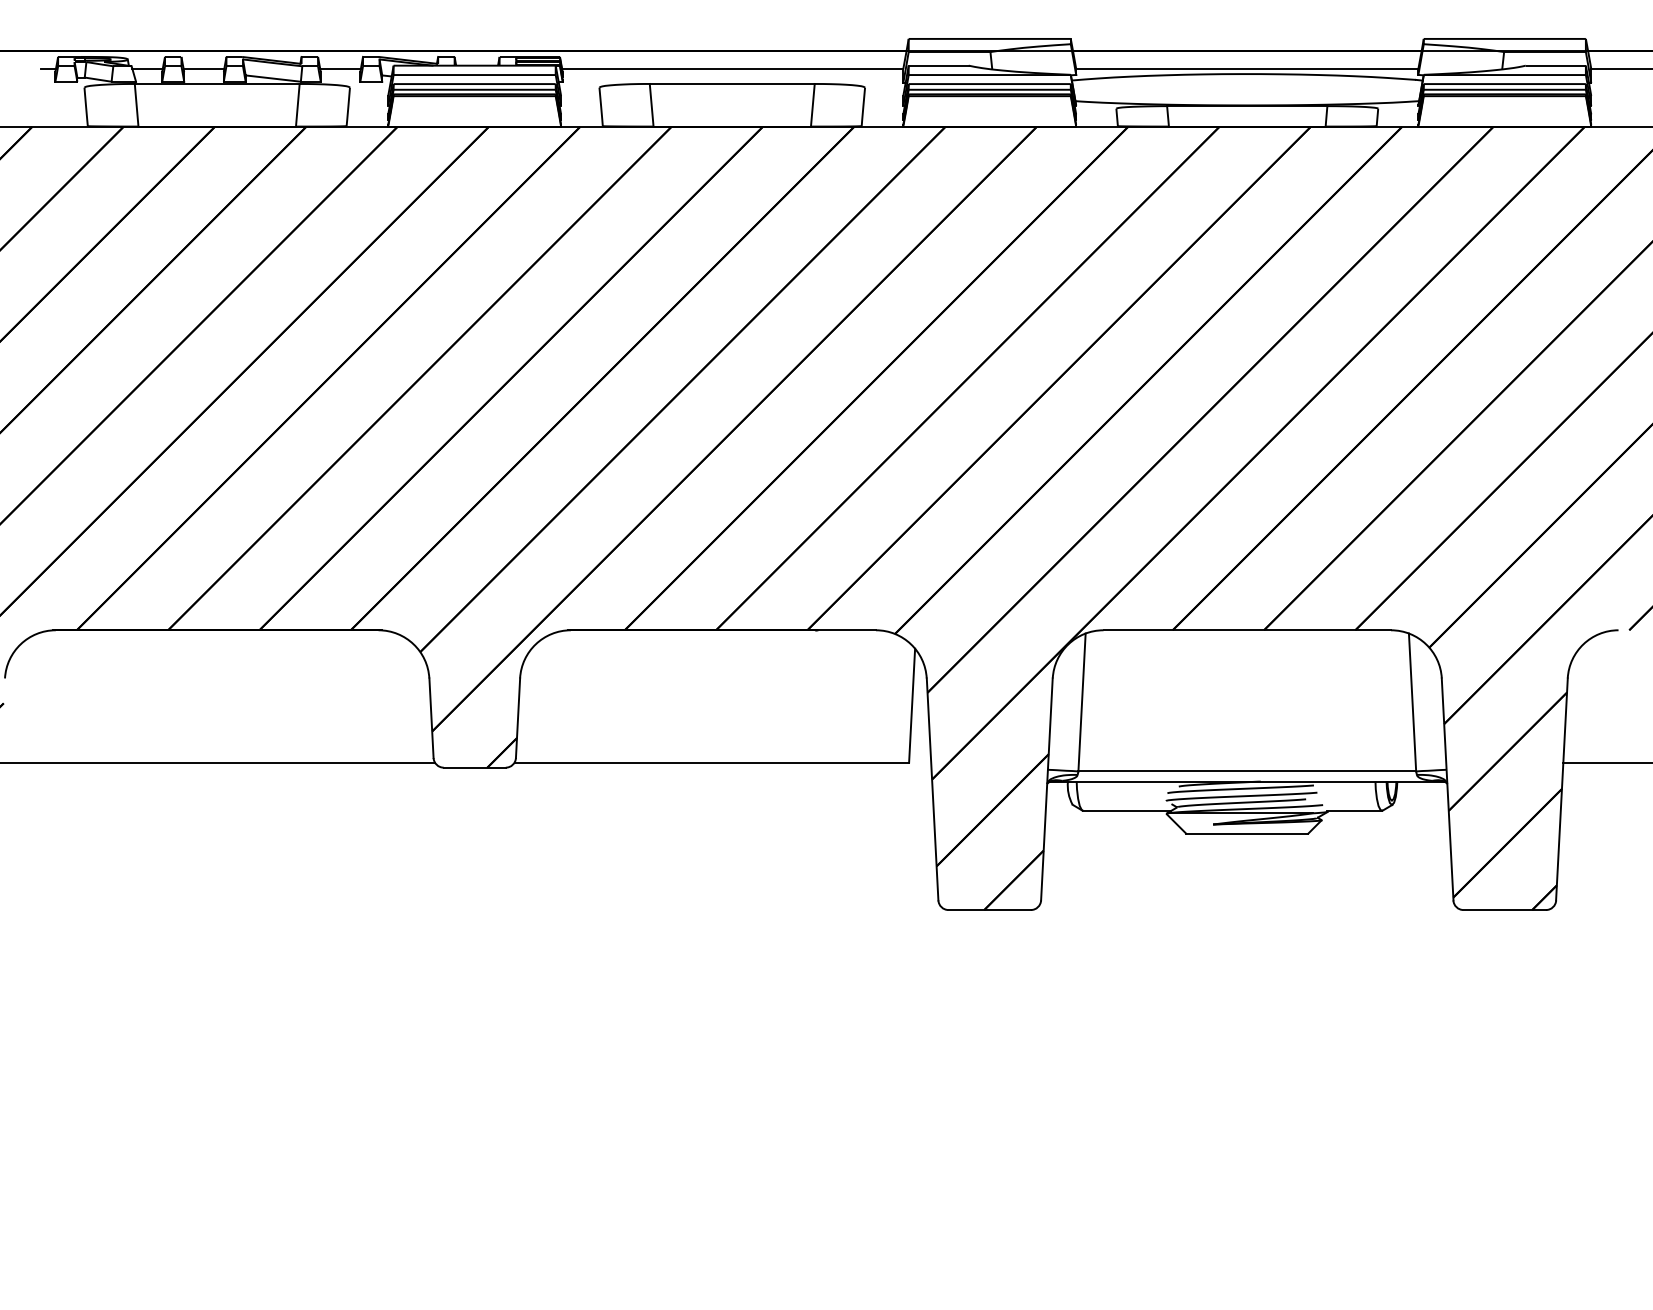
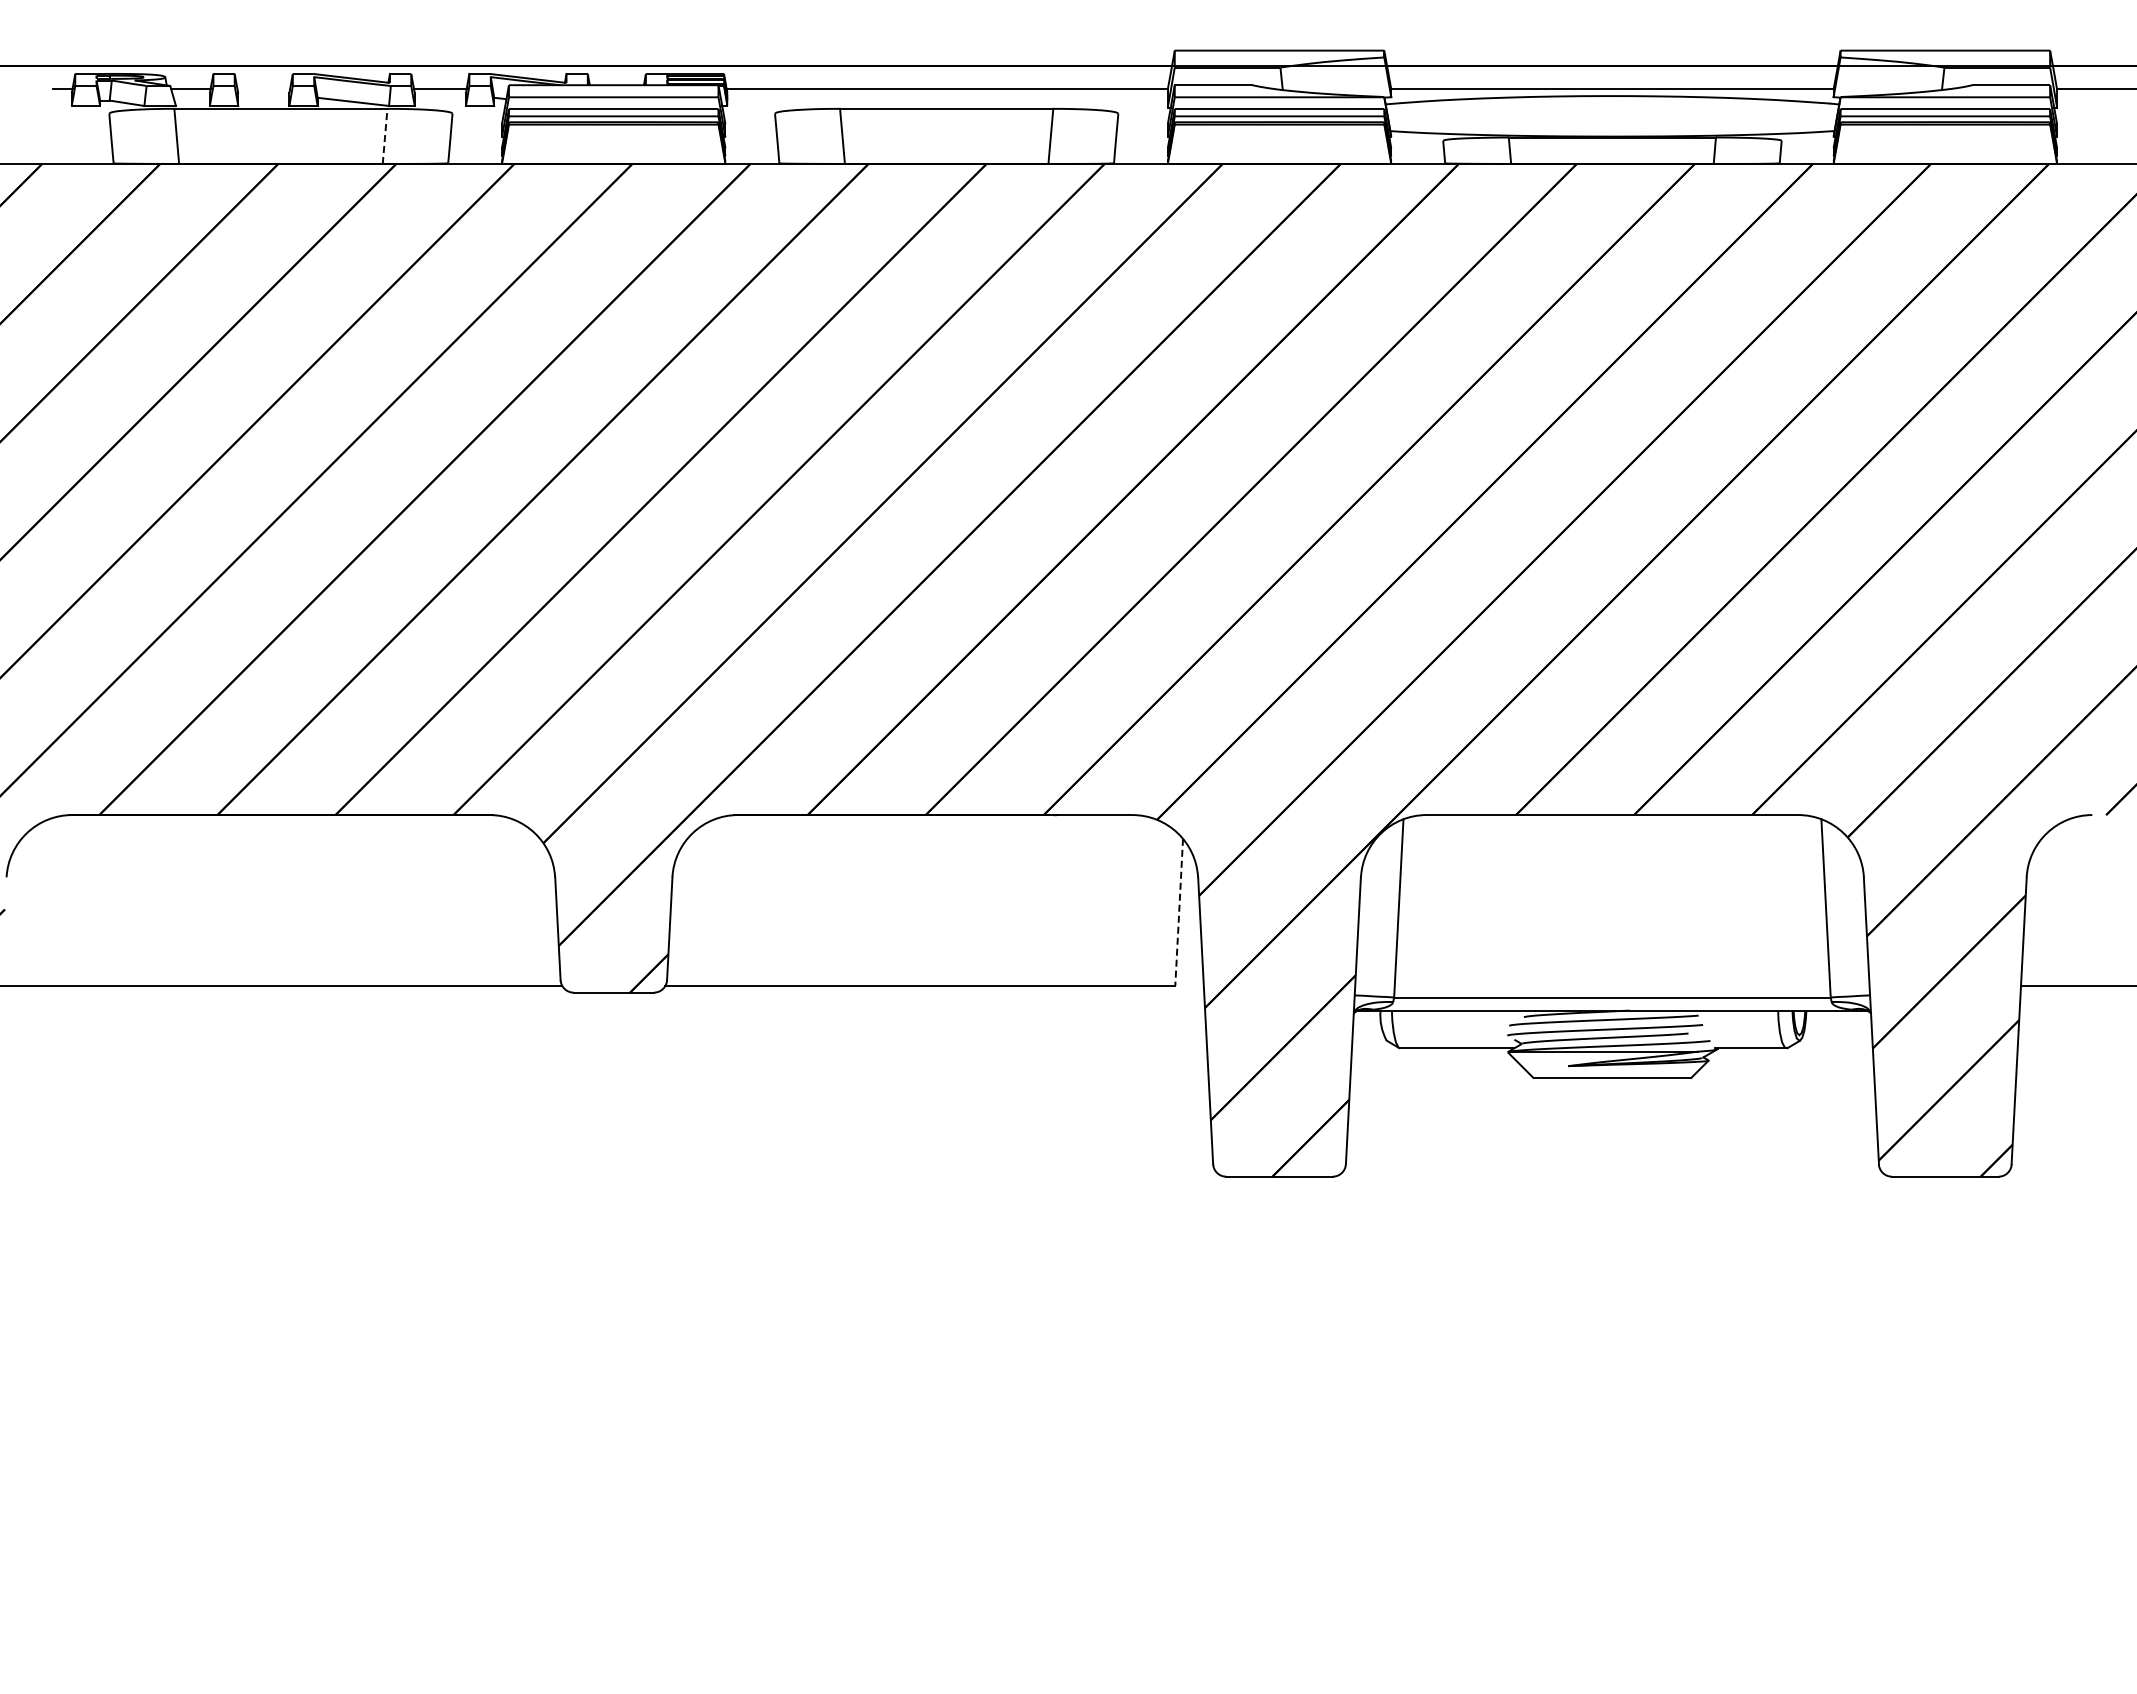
line: (203, 68) -> (263, 89), removed
line: (298, 105) -> (385, 136), solid -> dashed
line: (912, 705) -> (1179, 912), solid -> dashed

